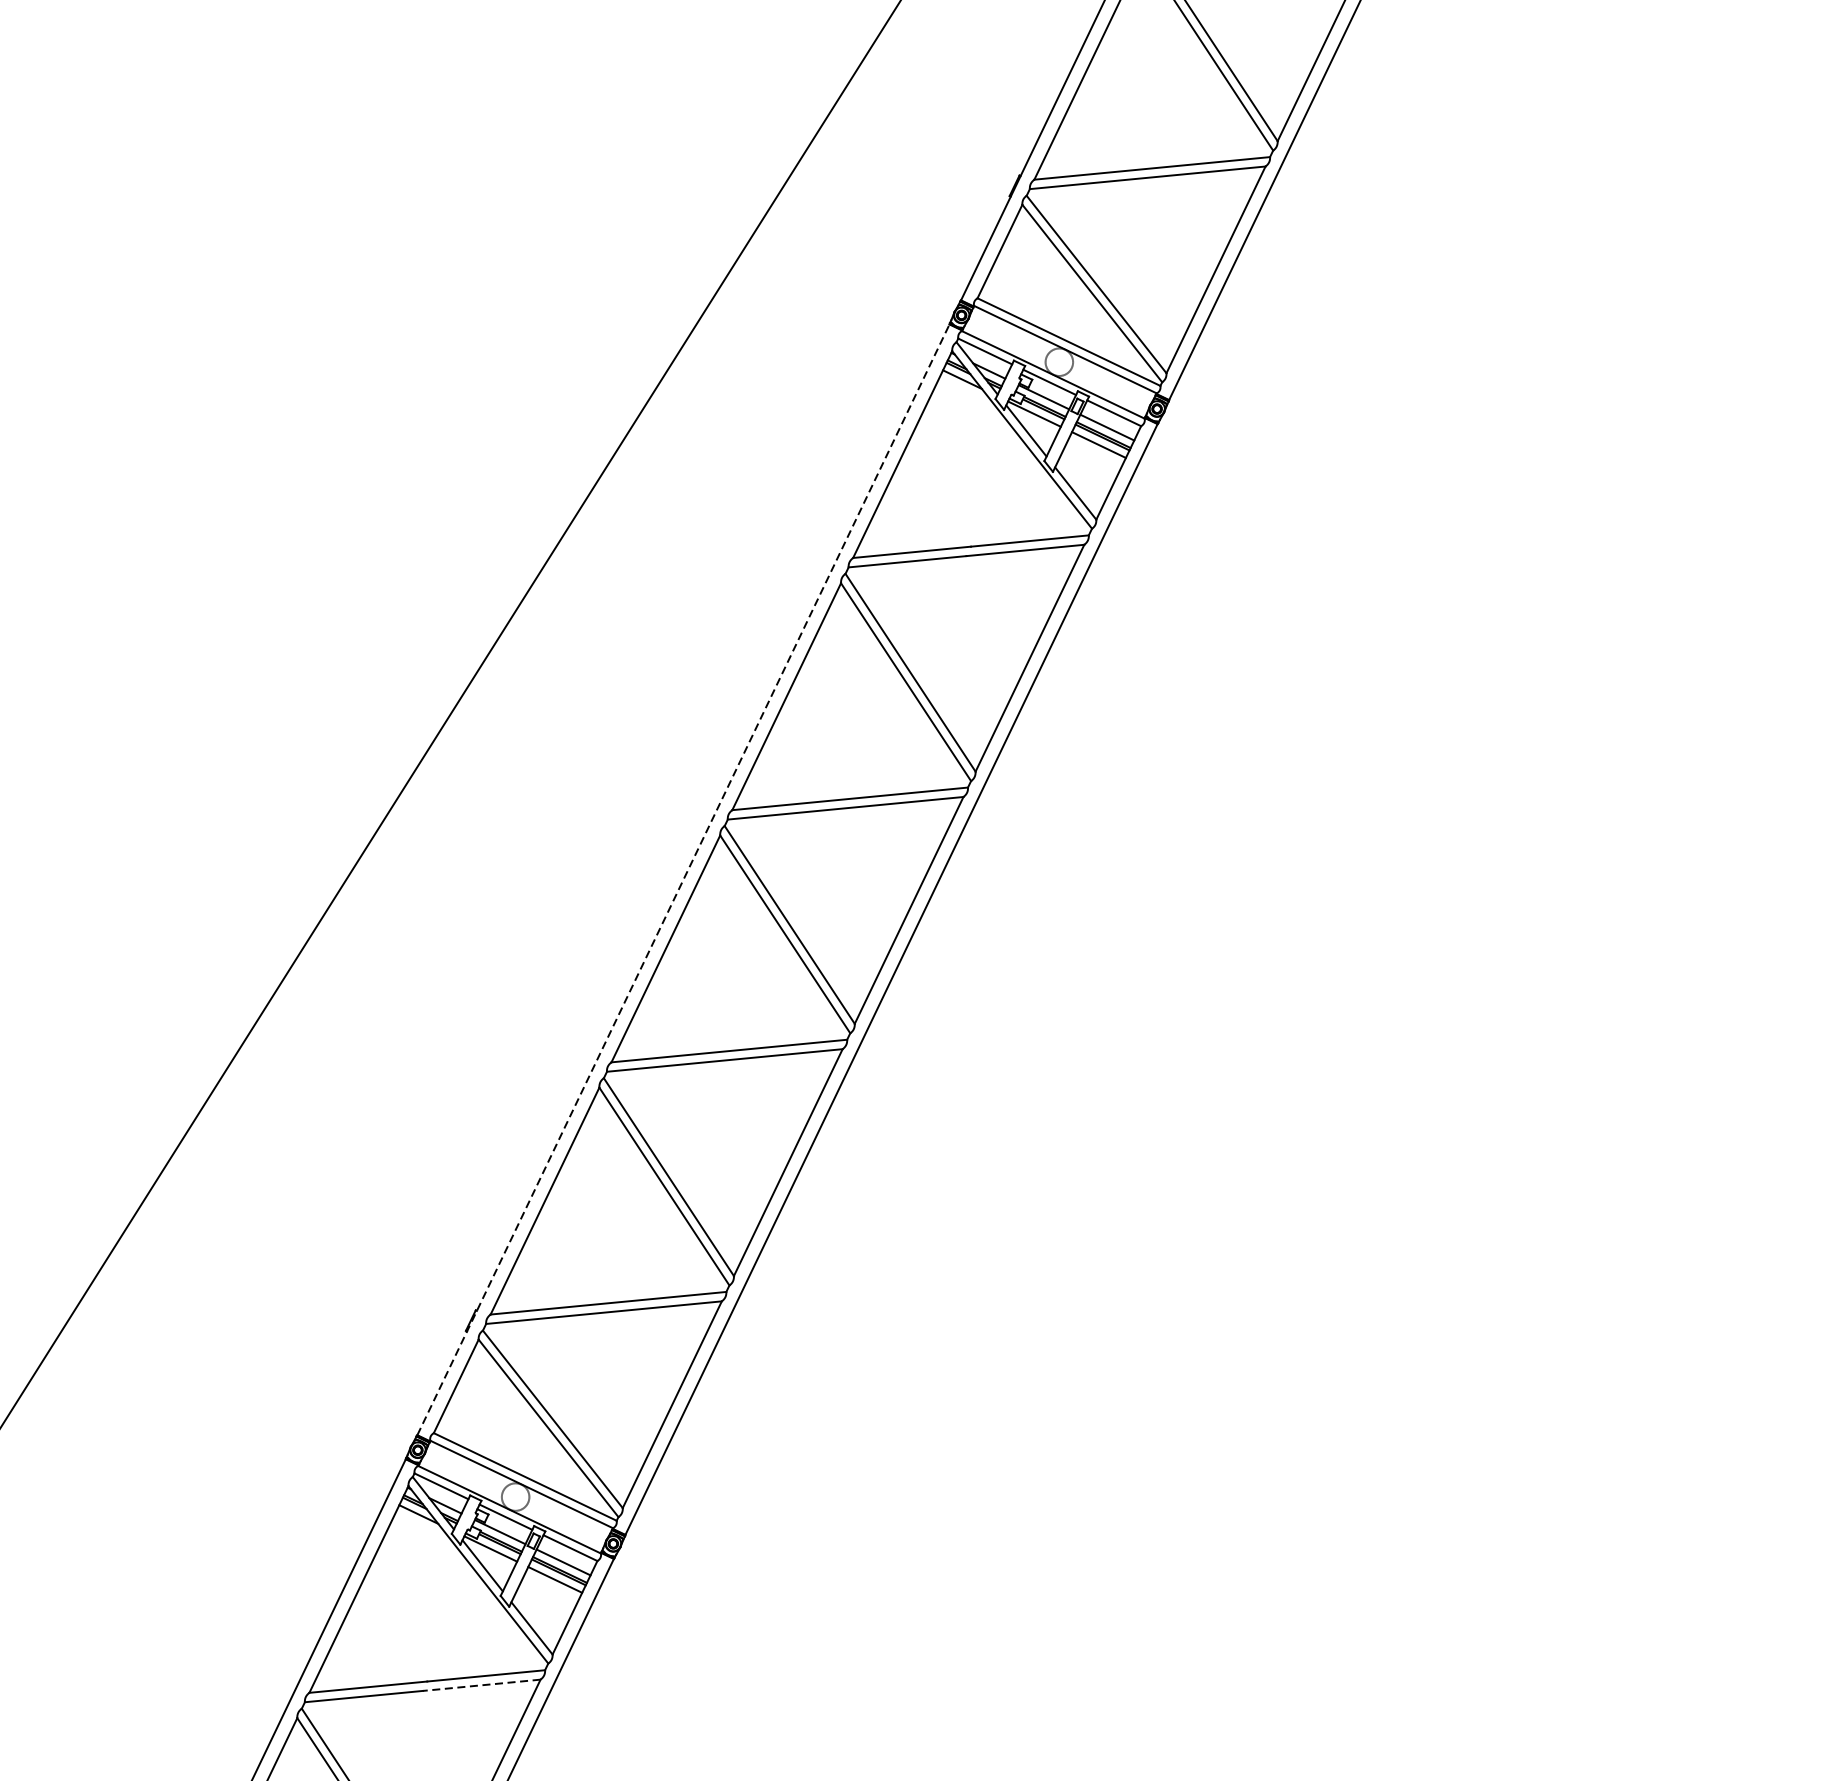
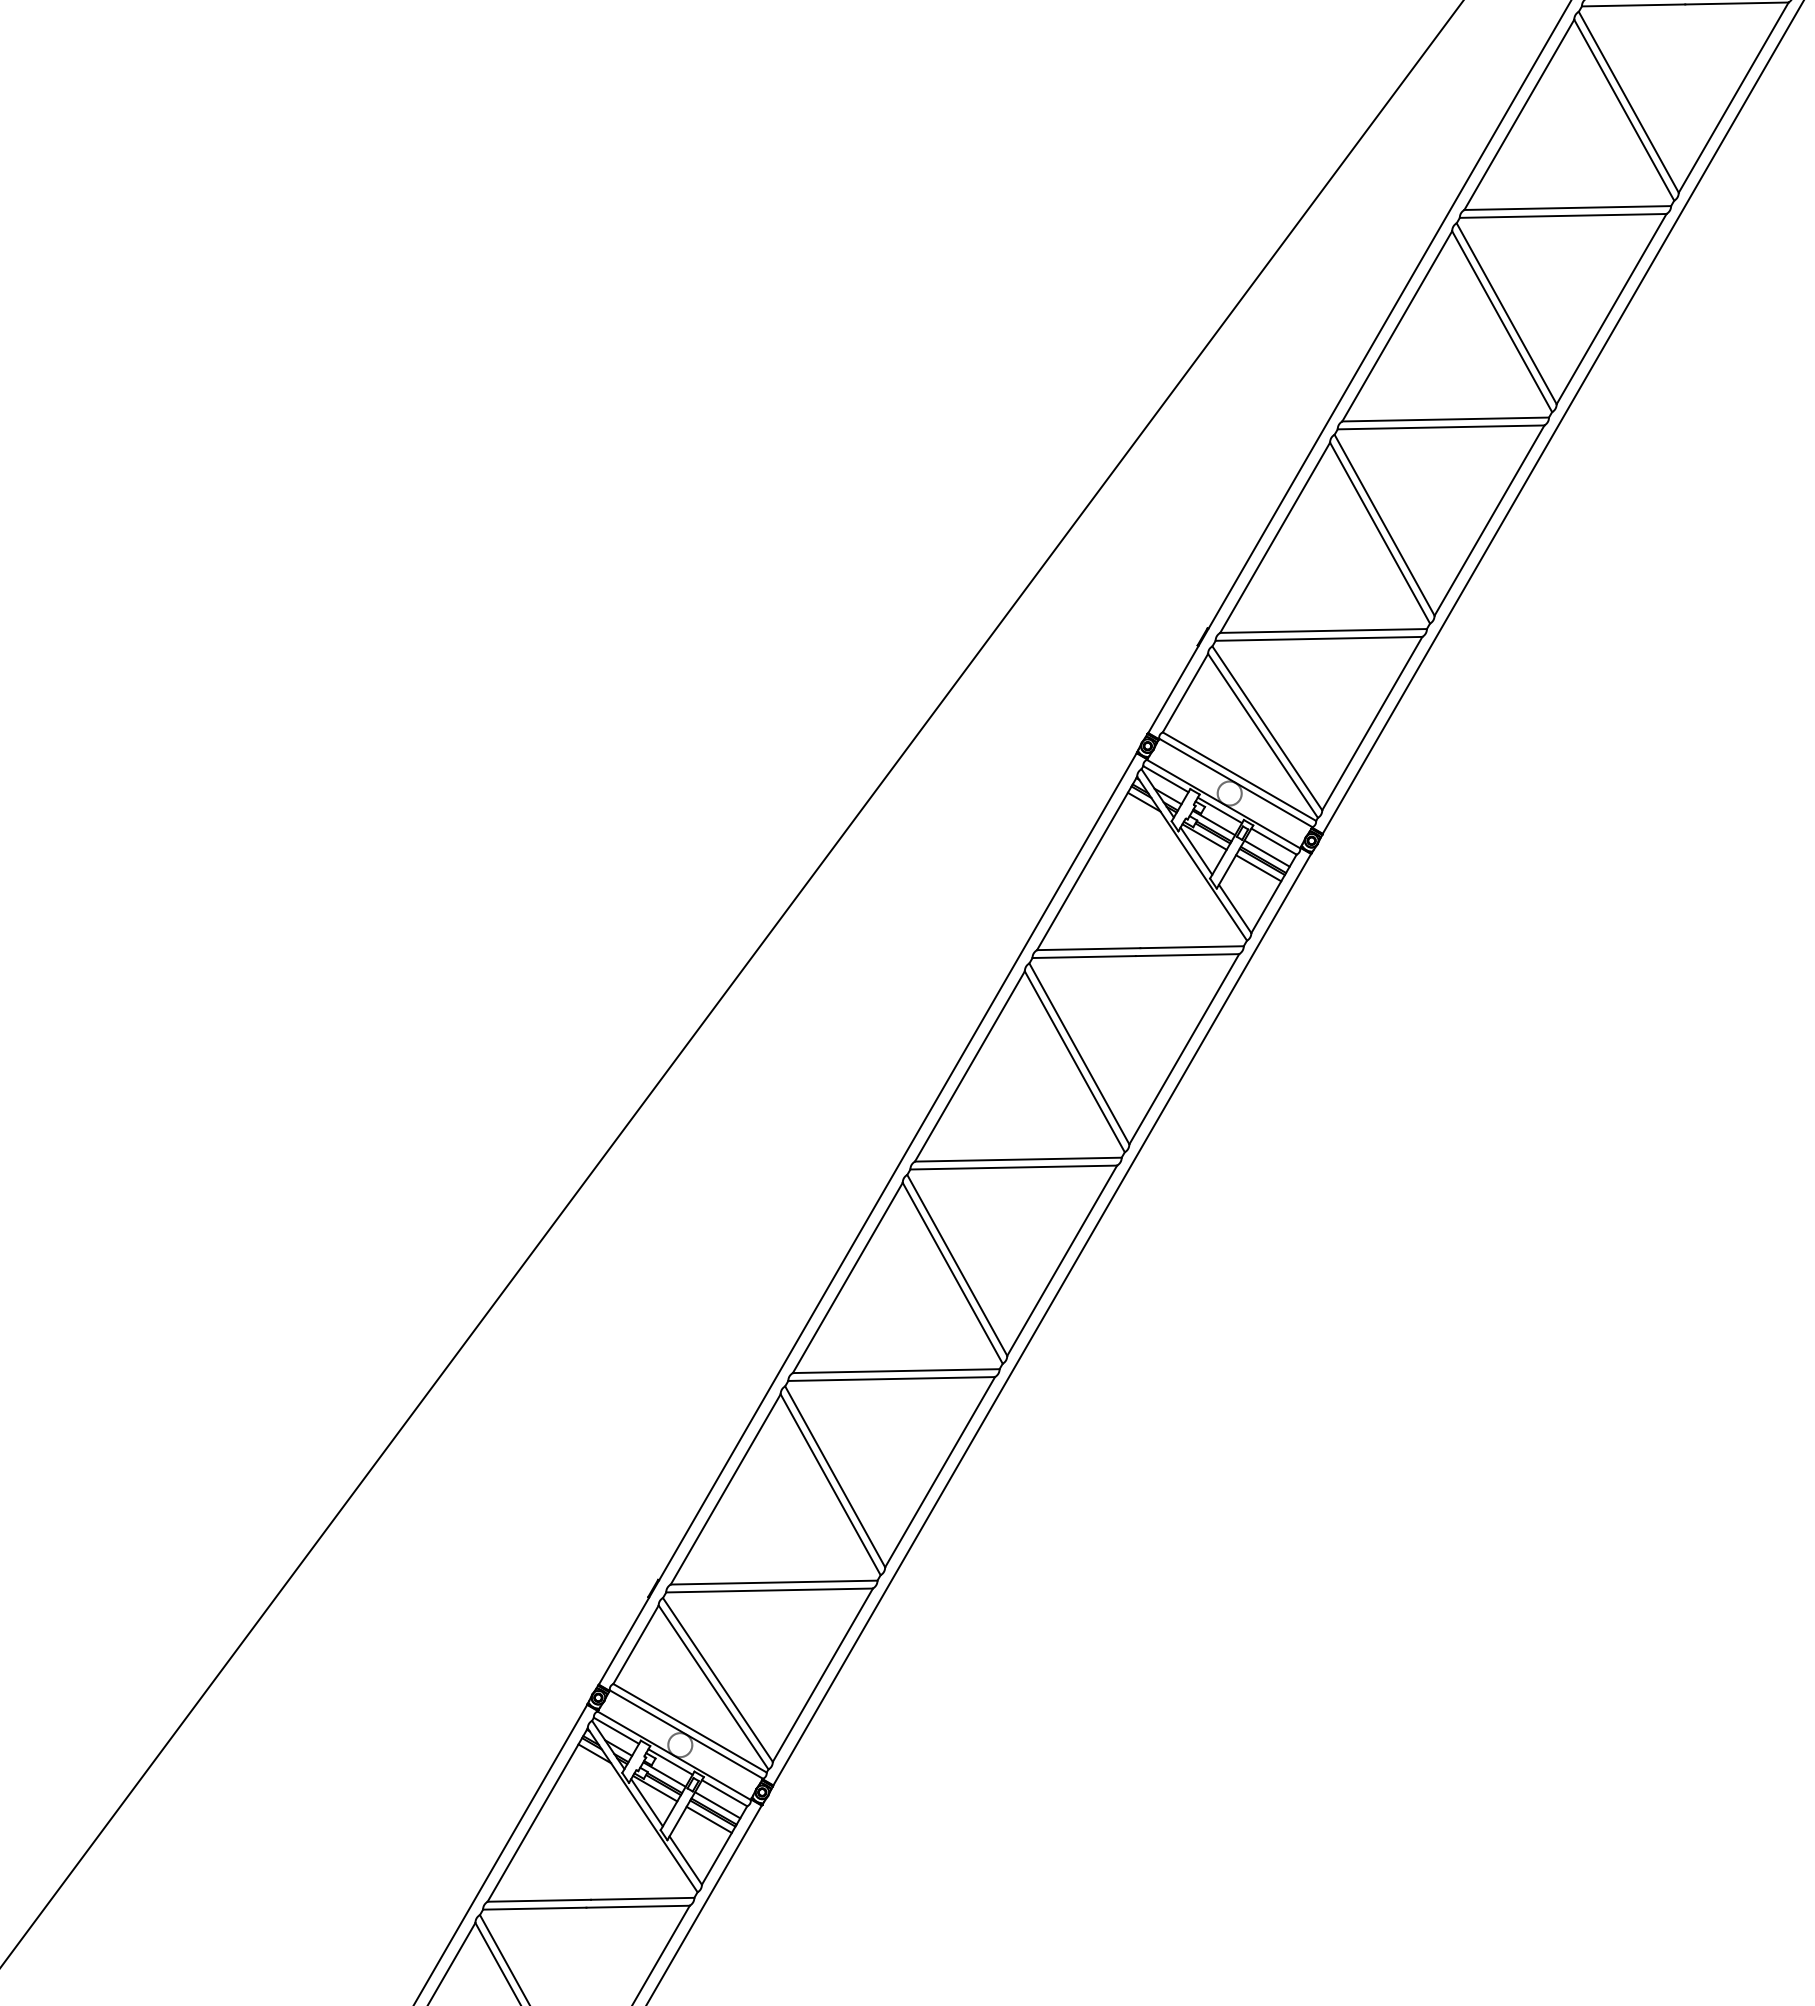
line: (683, 879) -> (867, 1218), dashed -> solid
line: (482, 1685) -> (638, 1906), dashed -> solid

